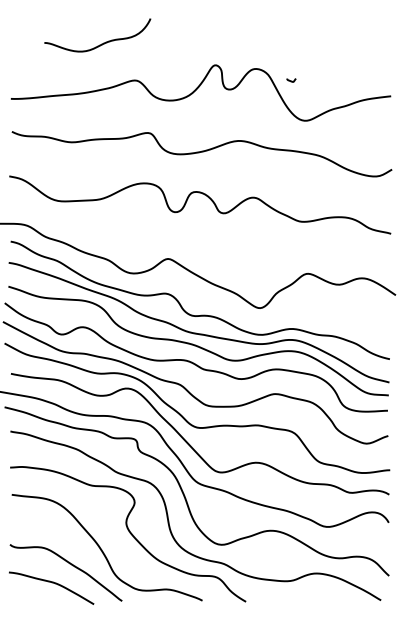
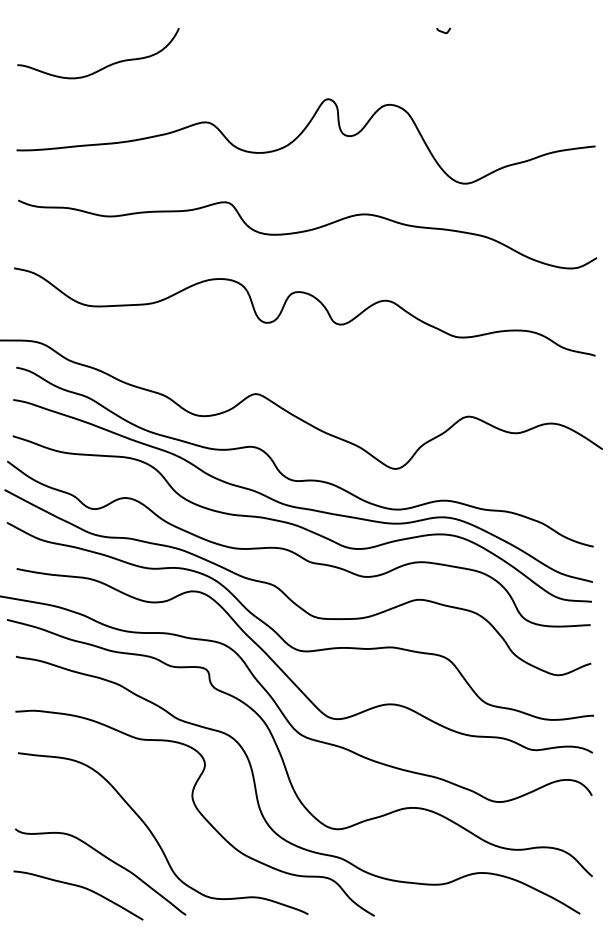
curve: (101, 43) -> (104, 66), moved
curve: (291, 80) -> (443, 30), moved

